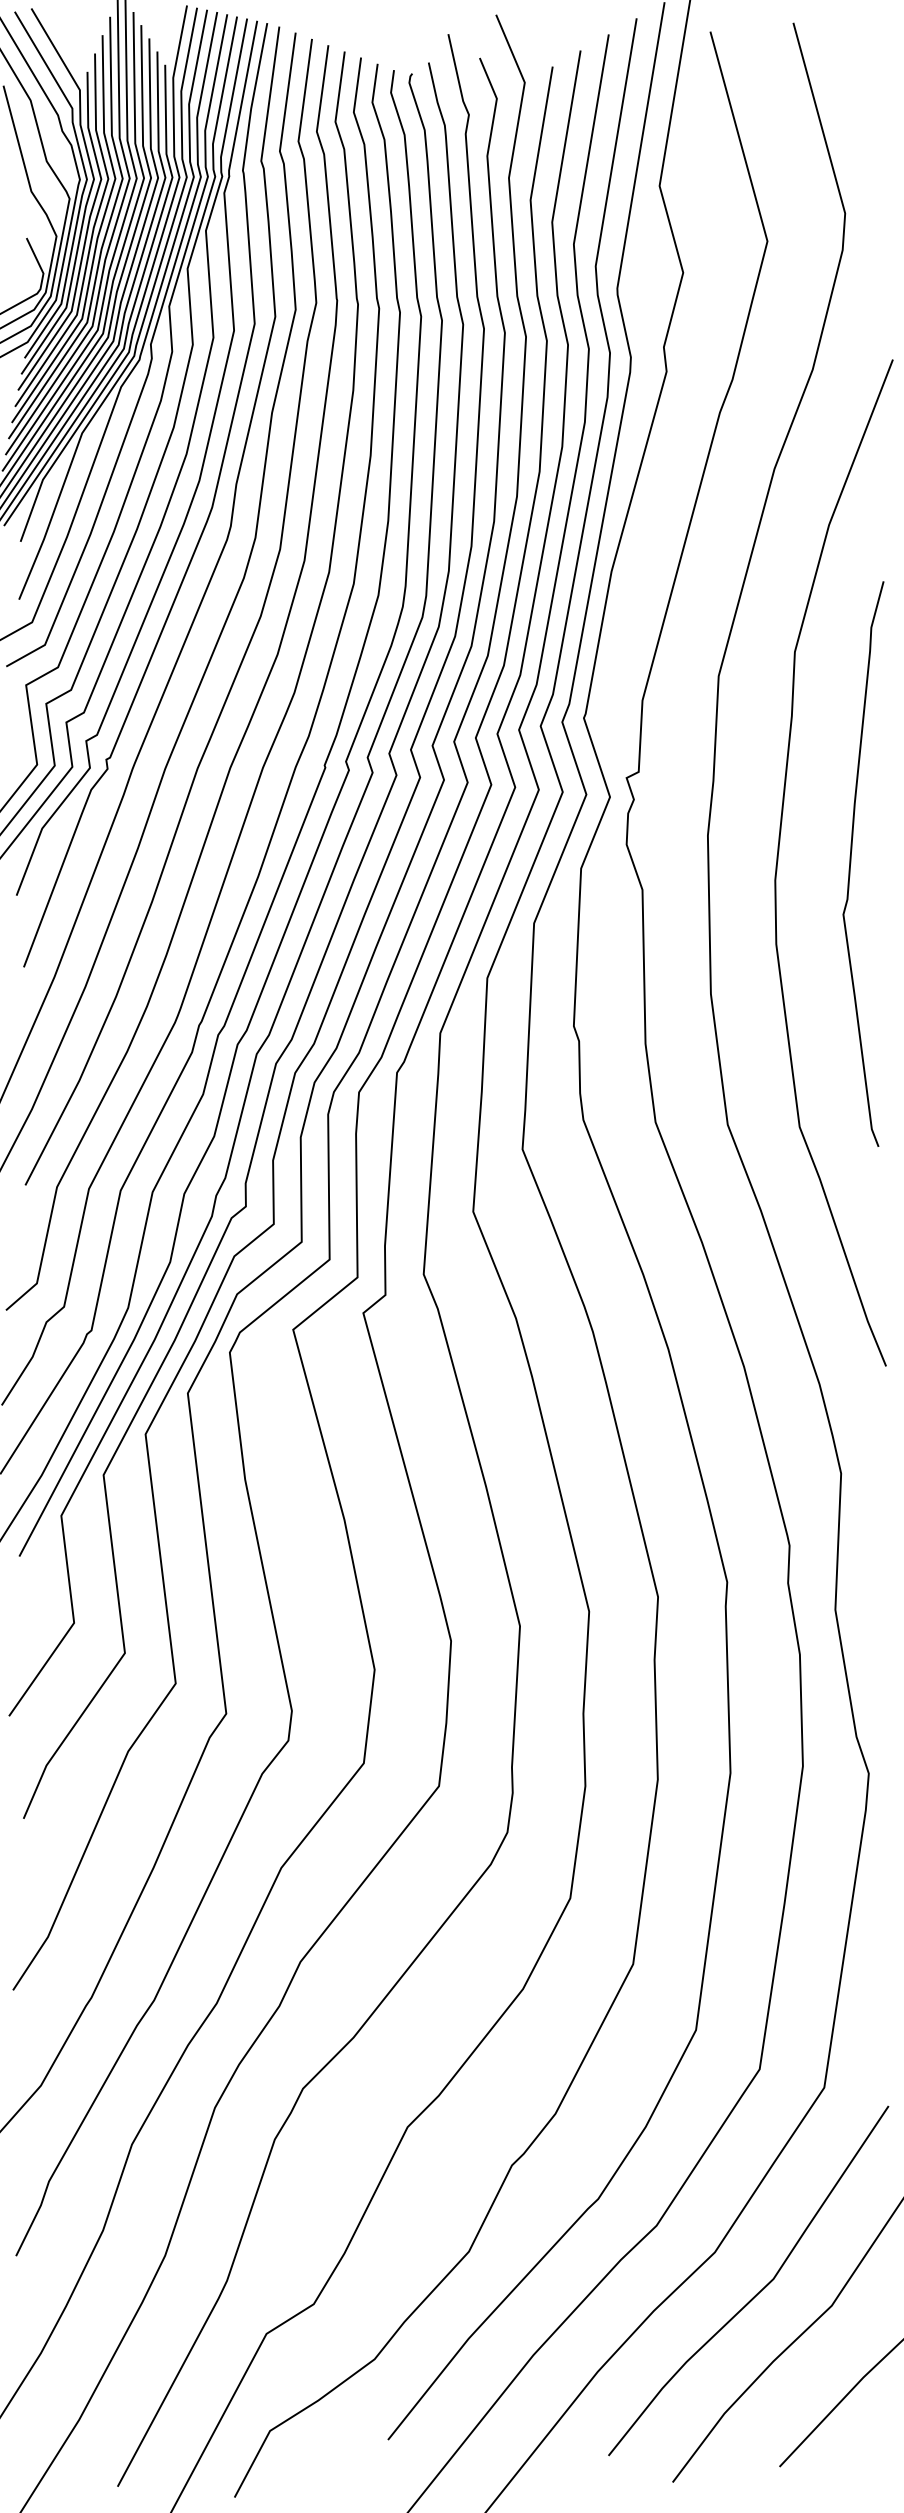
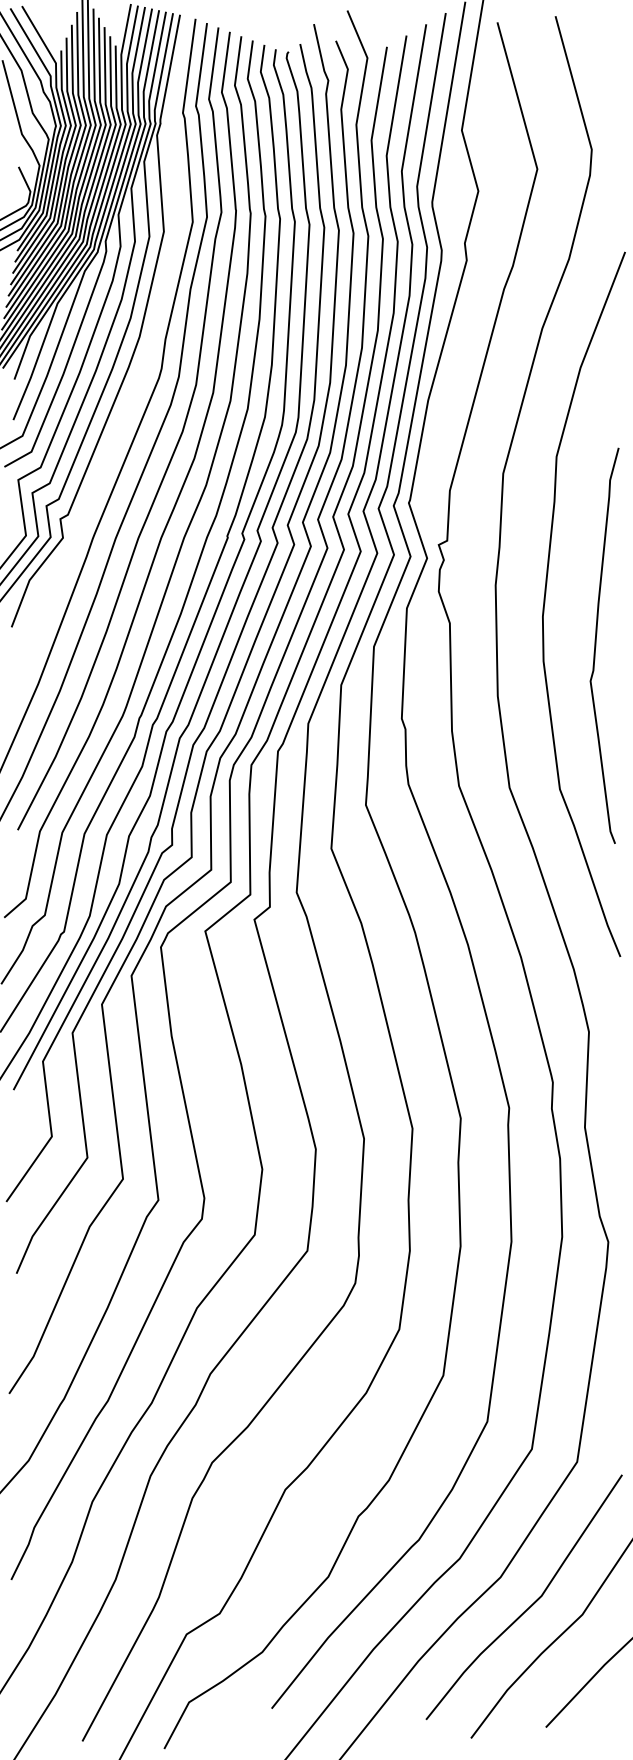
curve: (207, 516) -> (145, 361), removed
curve: (851, 863) -> (596, 645), moved

